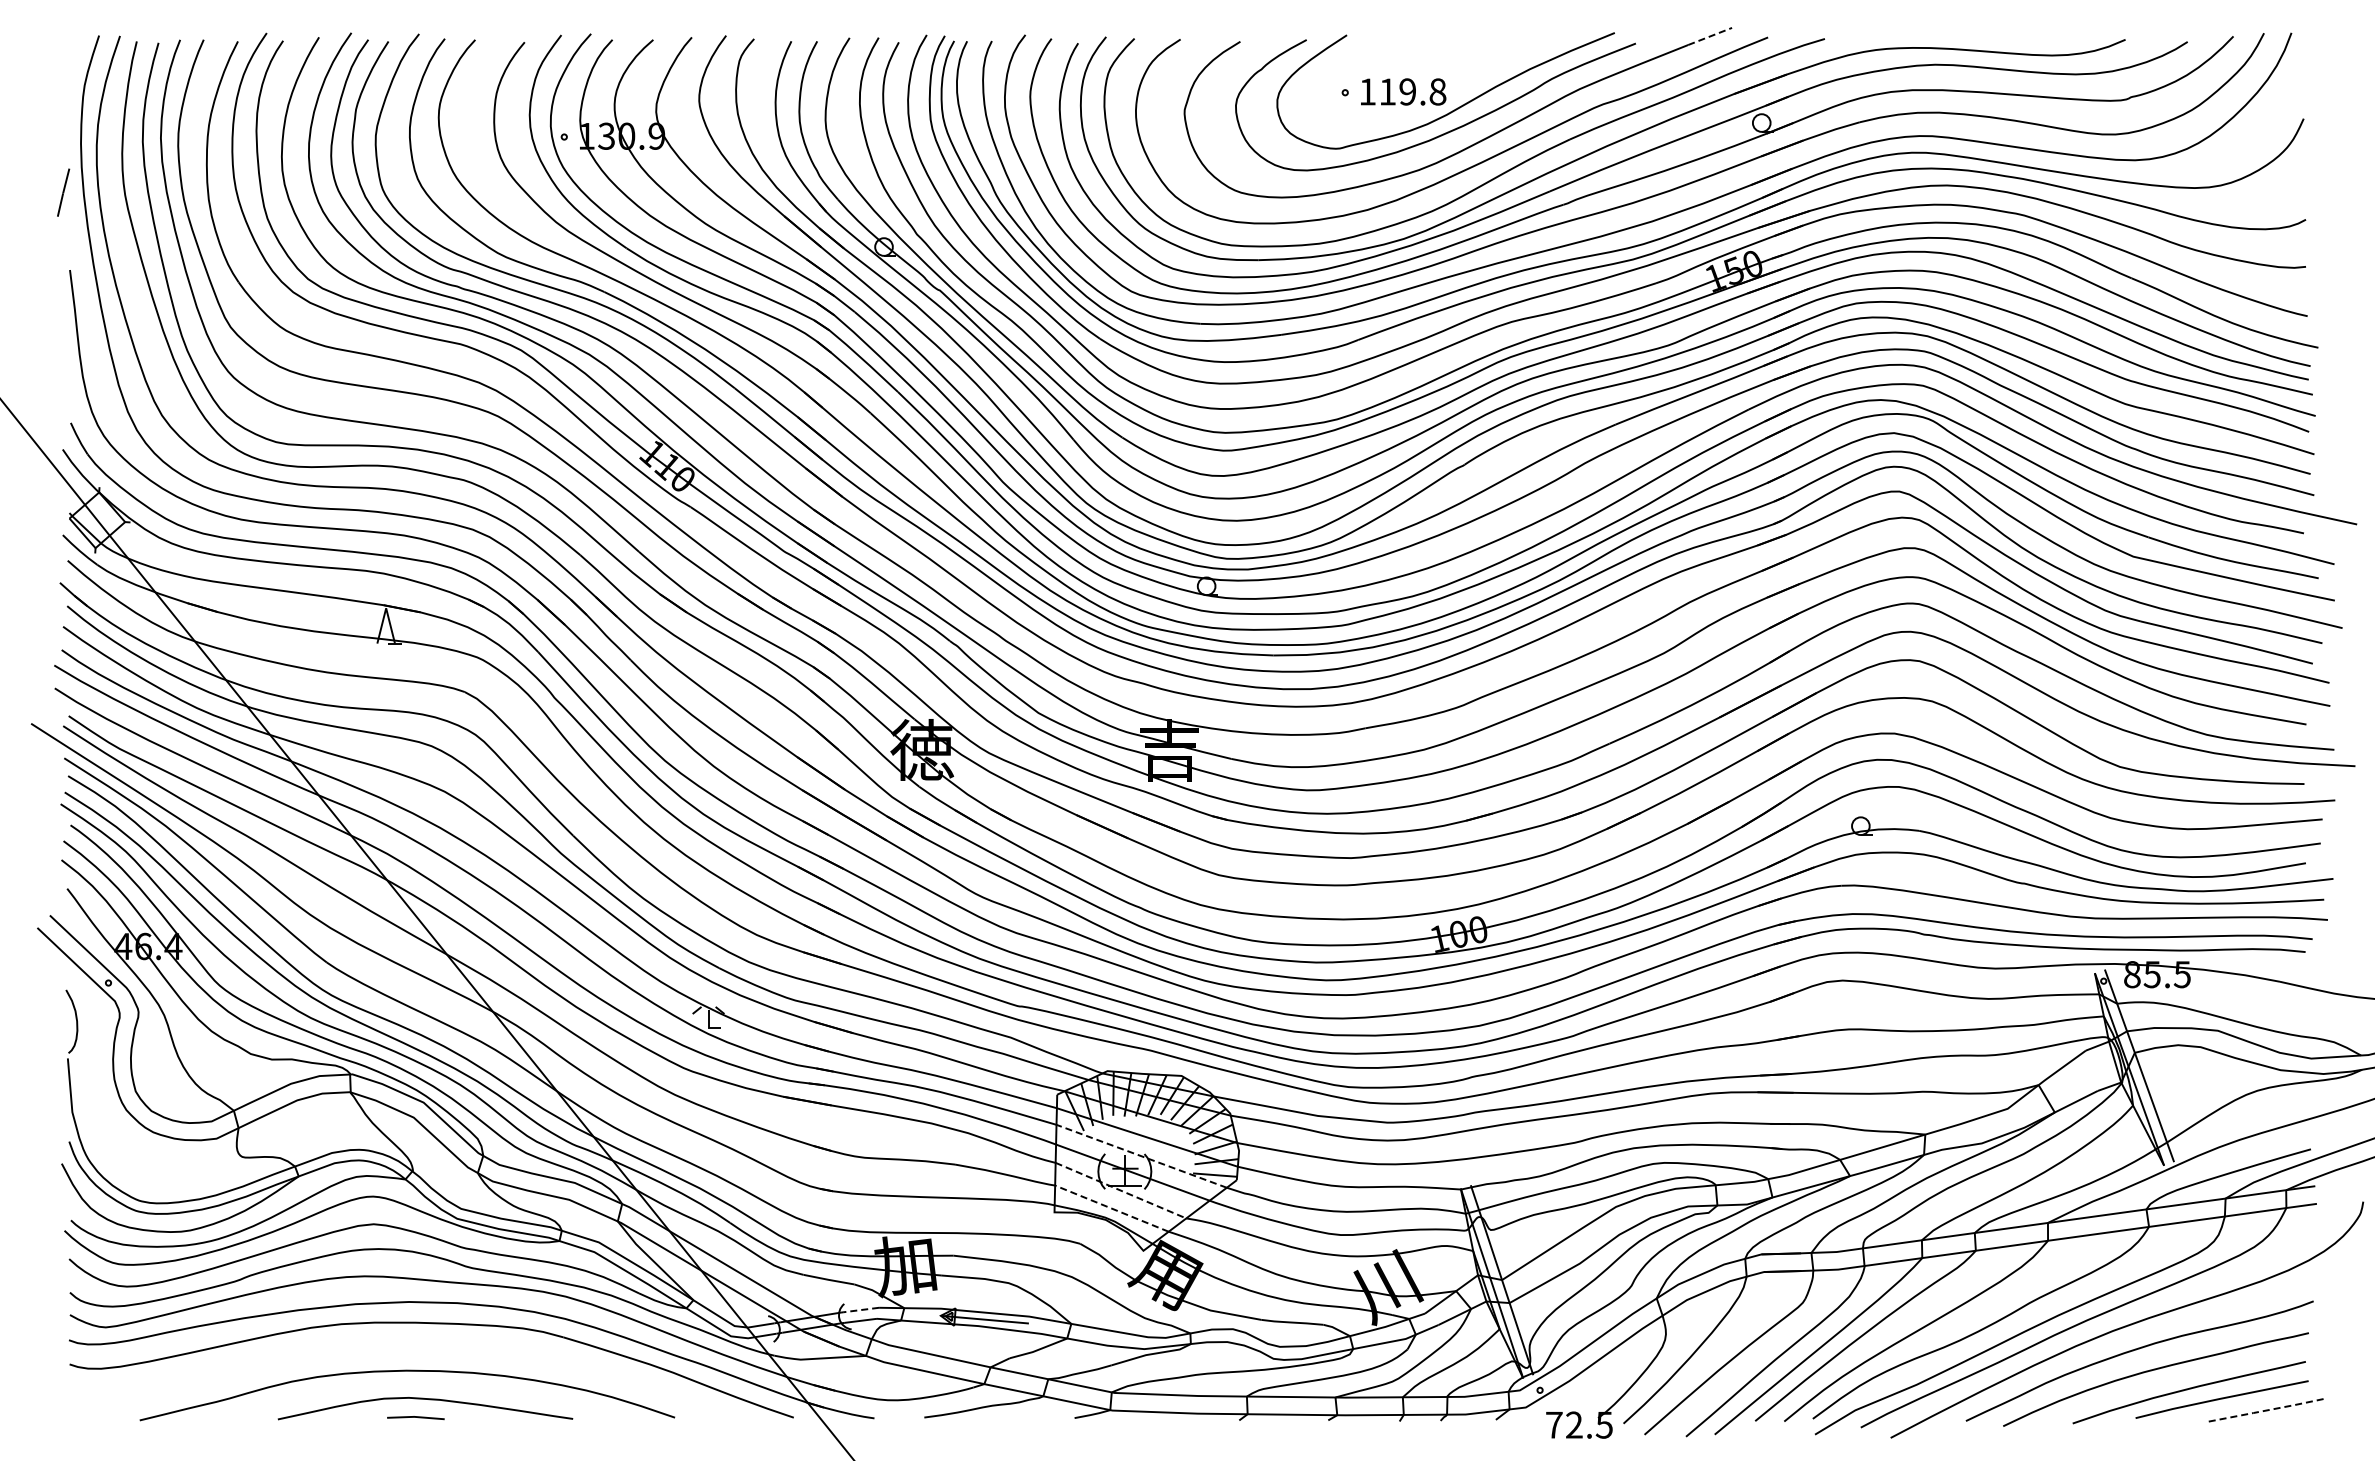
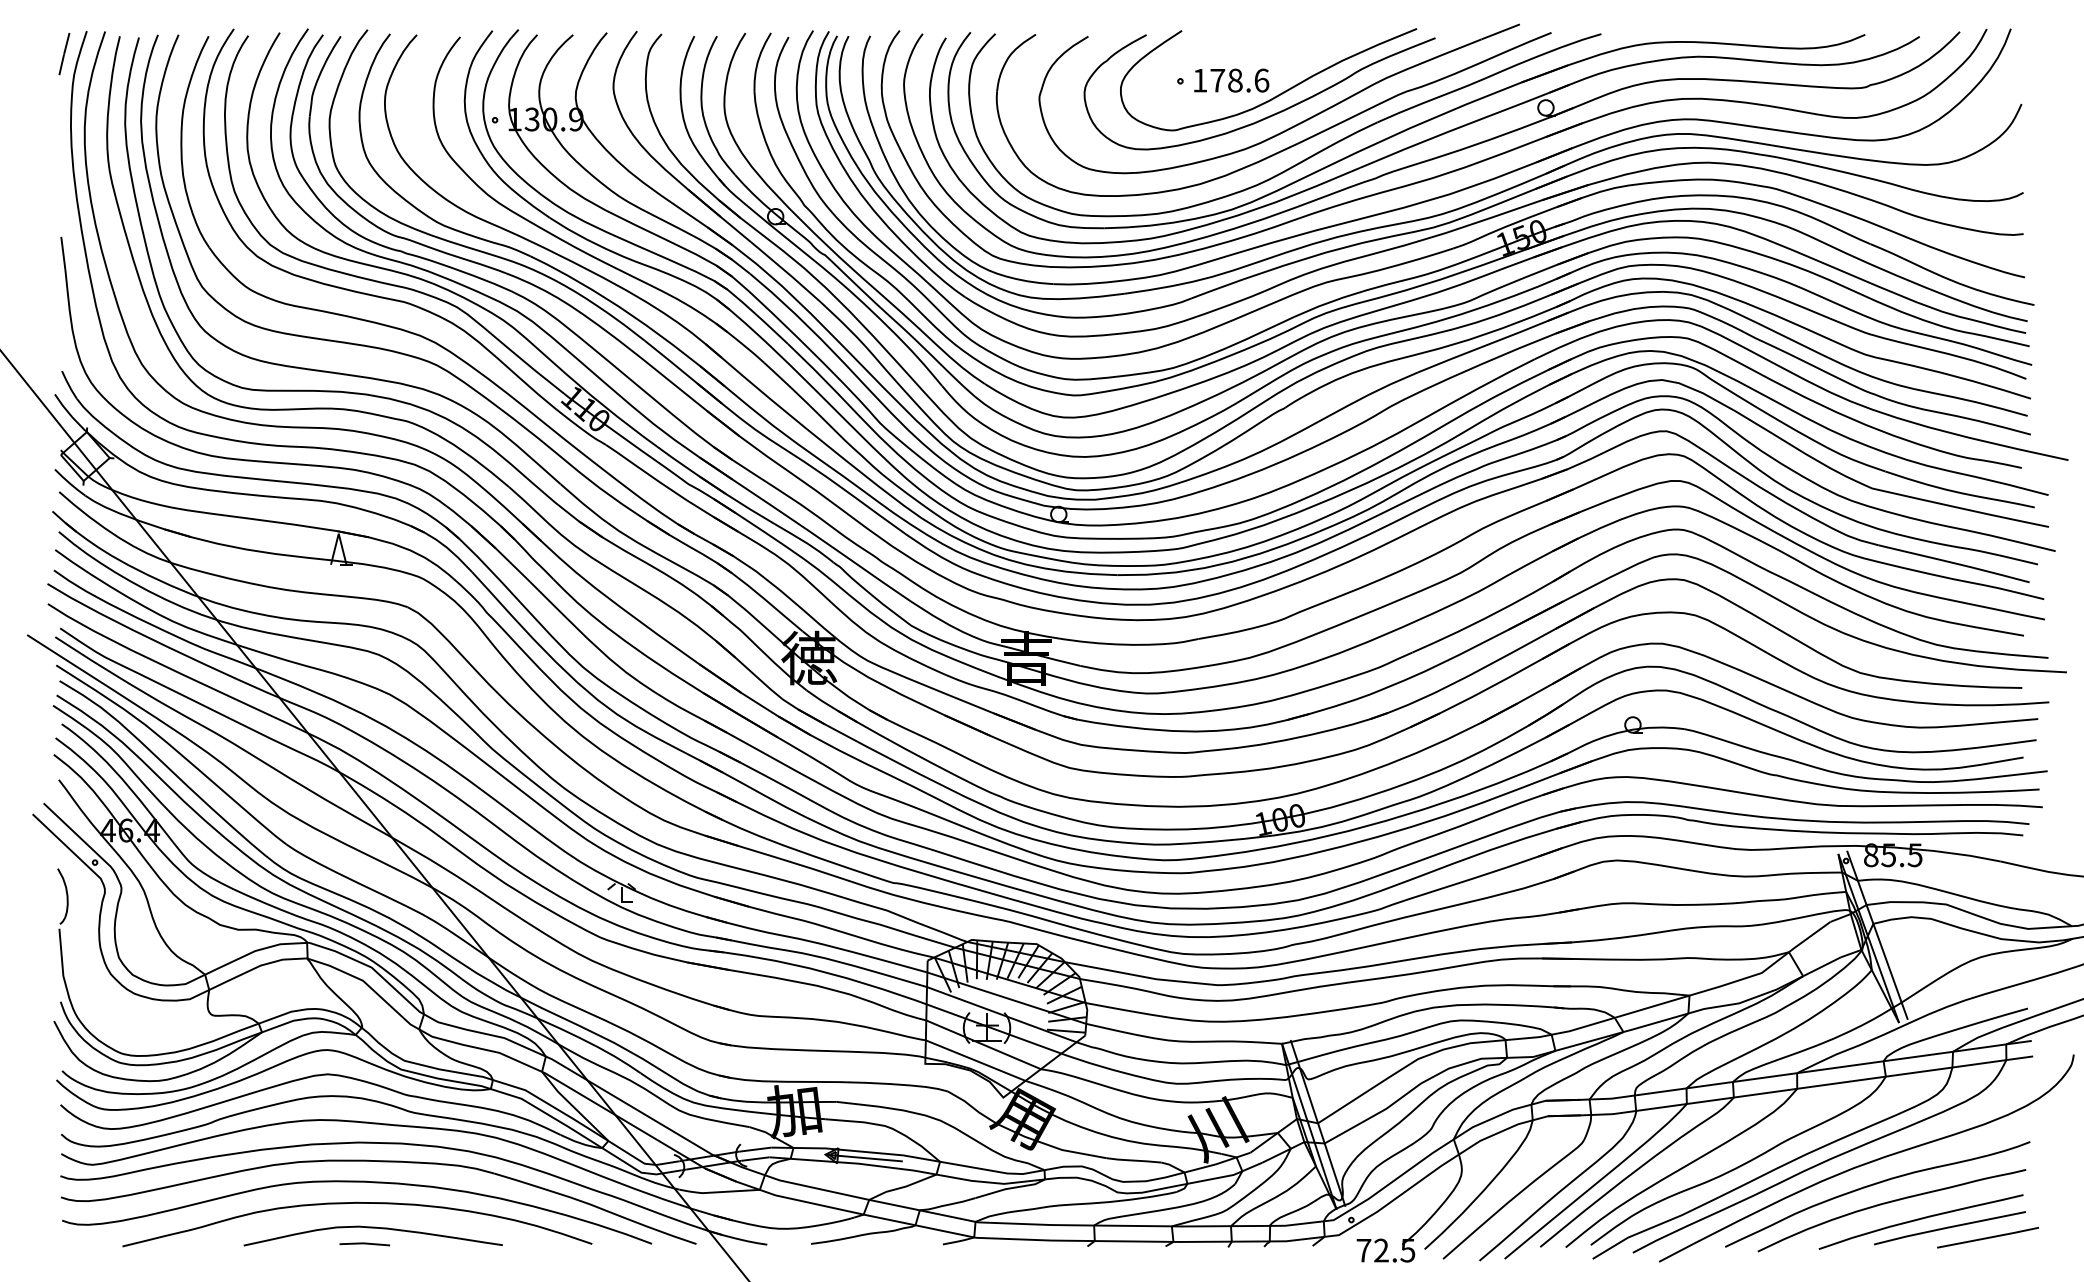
line: (1710, 36) -> (1500, 31), dashed -> solid
text: (1412, 91) -> (1239, 80), 119.8 -> 178.6
line: (63, 192) -> (64, 53), moved
line: (1141, 1156) -> (1001, 1014), dashed -> solid
line: (1120, 1190) -> (983, 1044), dashed -> solid
line: (1111, 1208) -> (975, 1060), dashed -> solid
line: (860, 1310) -> (755, 1150), dashed -> solid
curve: (406, 1347) -> (356, 1182), added
line: (2265, 1410) -> (1988, 1237), dashed -> solid

